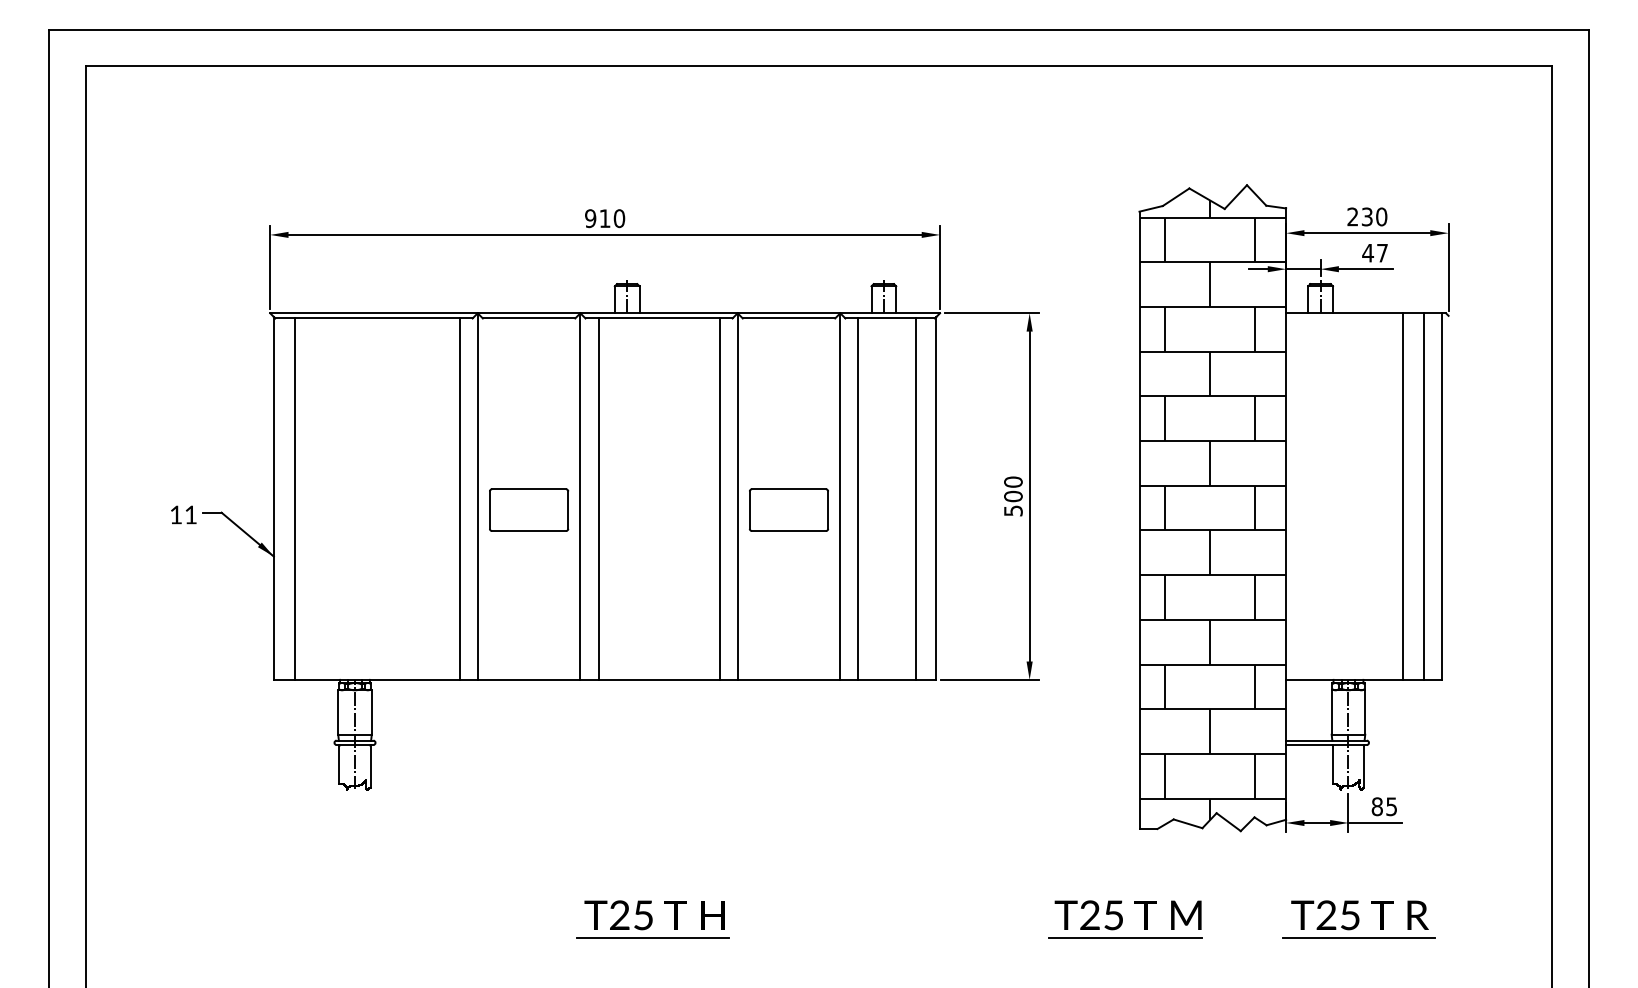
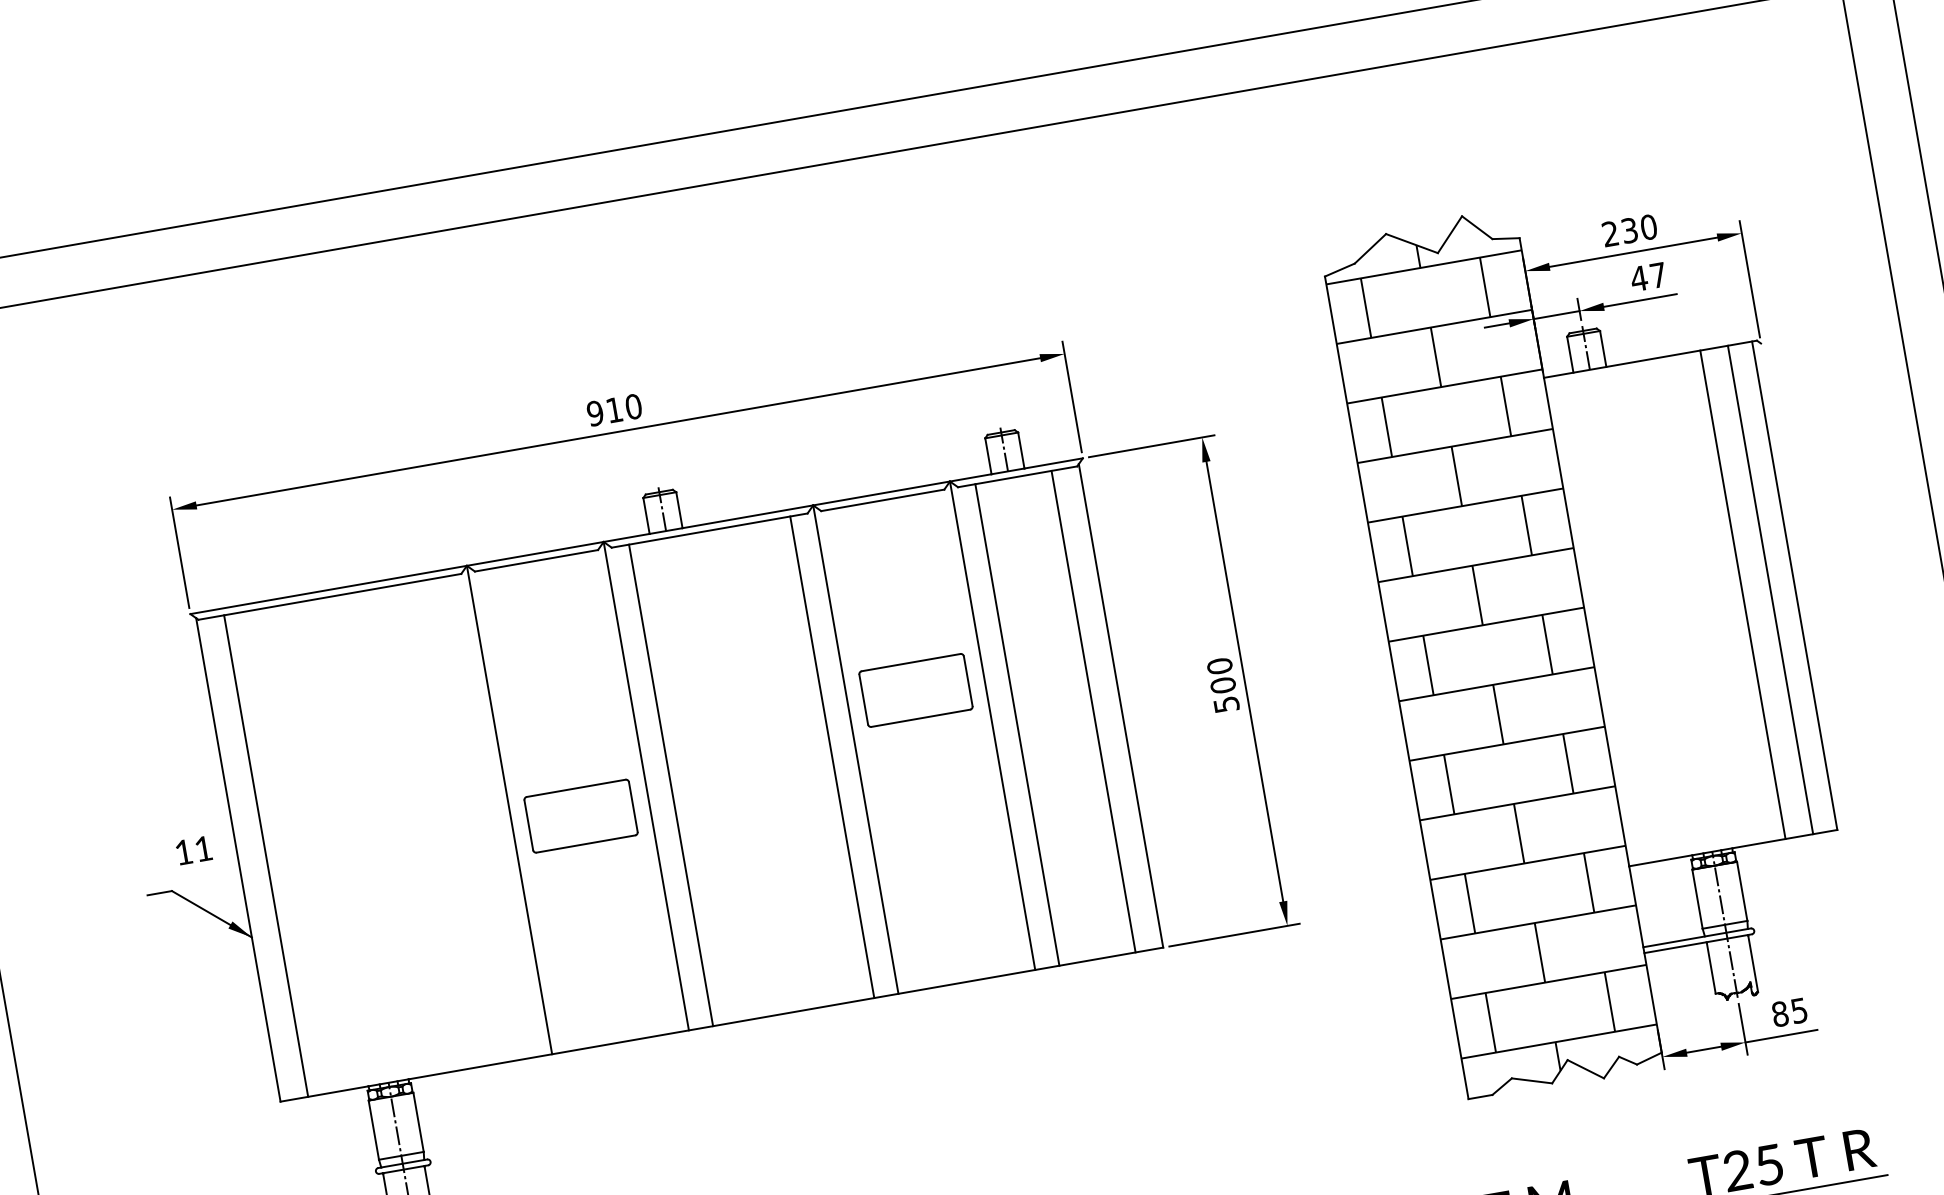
line: (459, 498) -> (485, 816), removed
part: (788, 509) -> (915, 689), moved
text: (183, 514) -> (193, 849), moved

